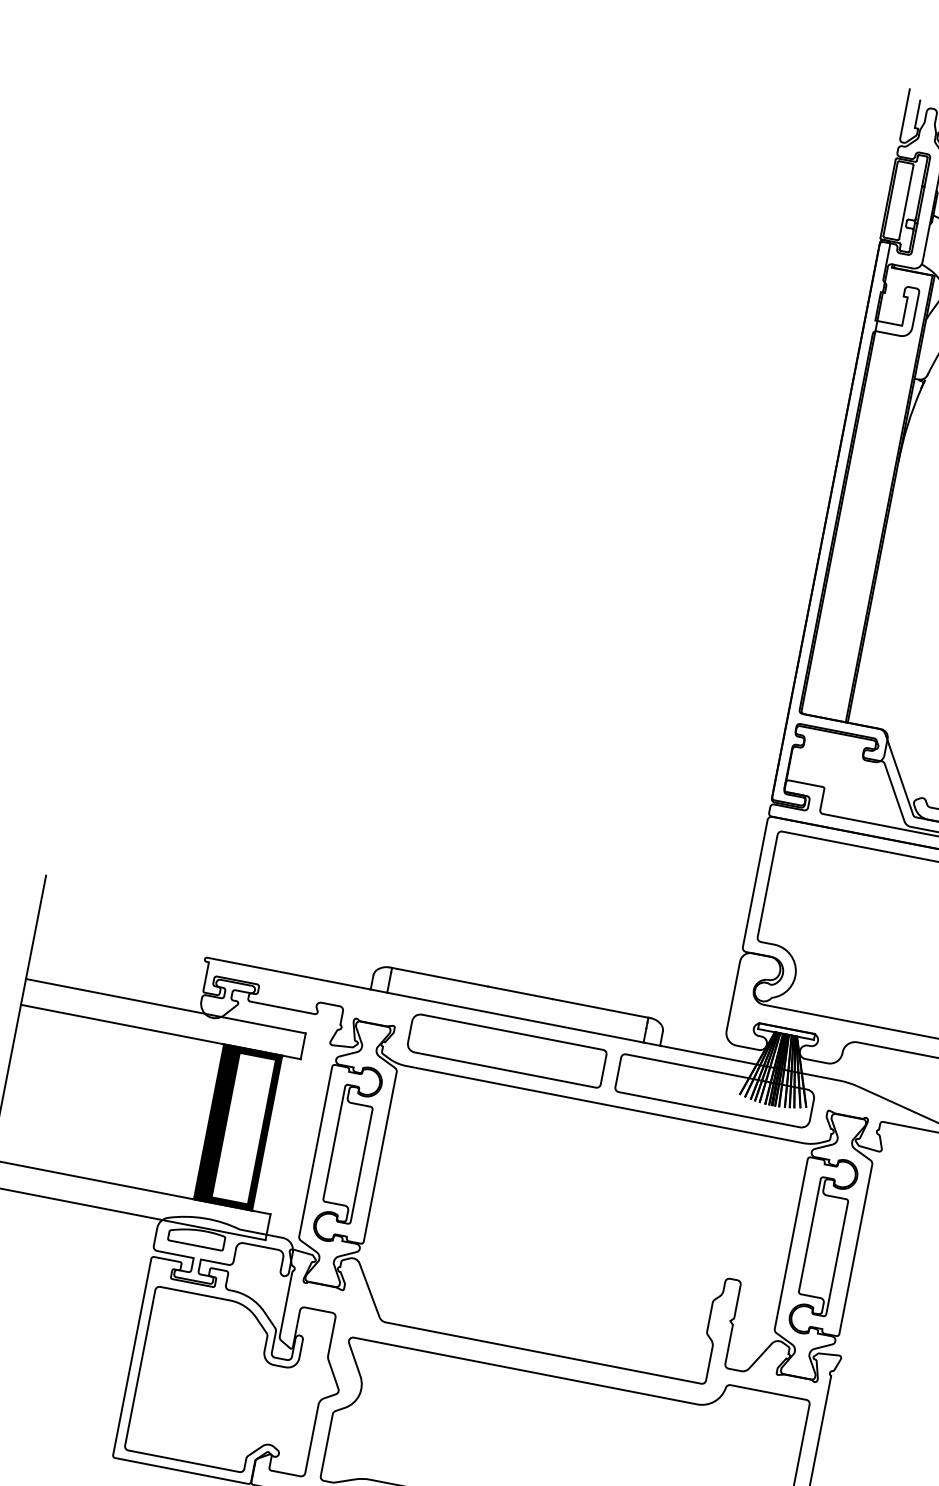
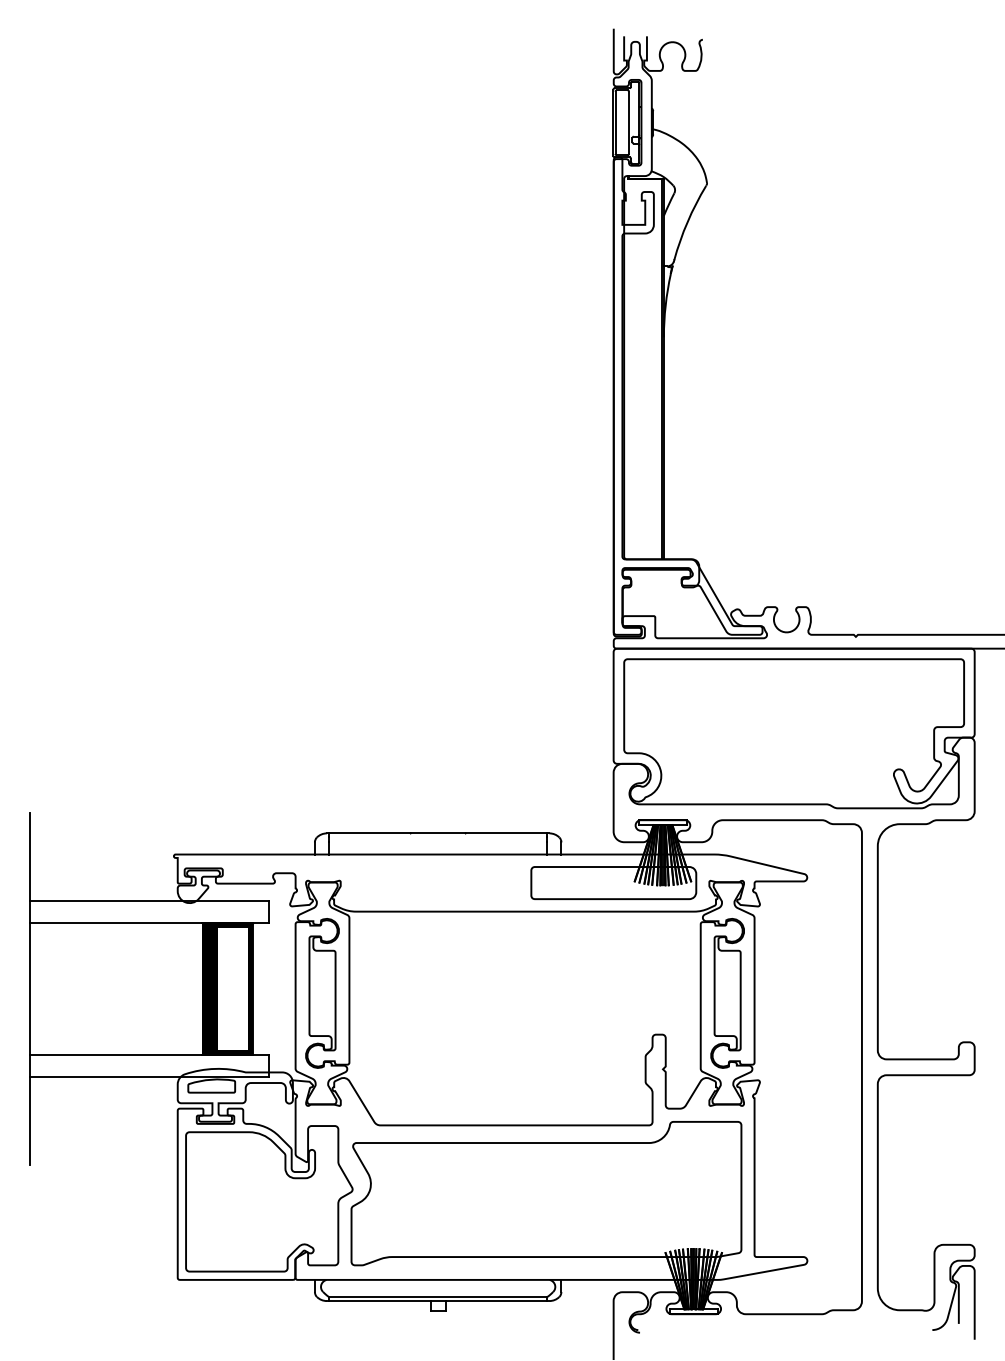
part: (507, 1050) -> (436, 882), removed

